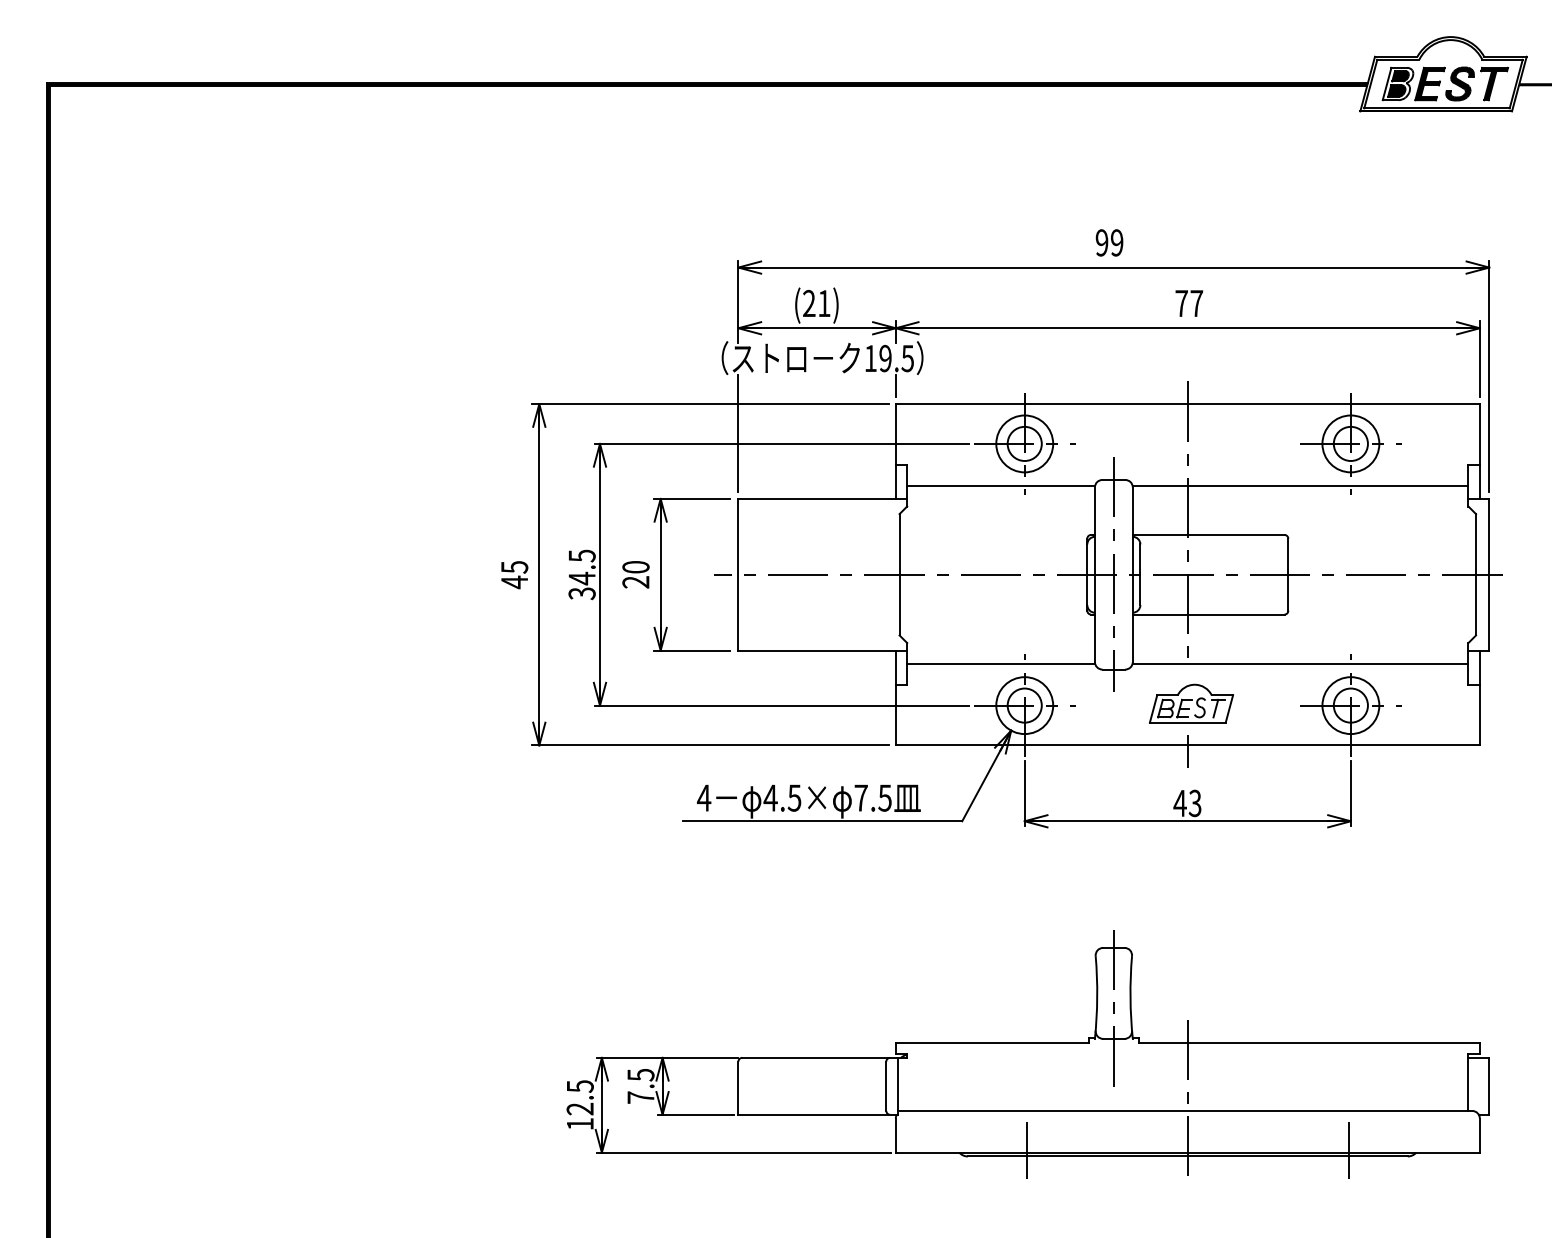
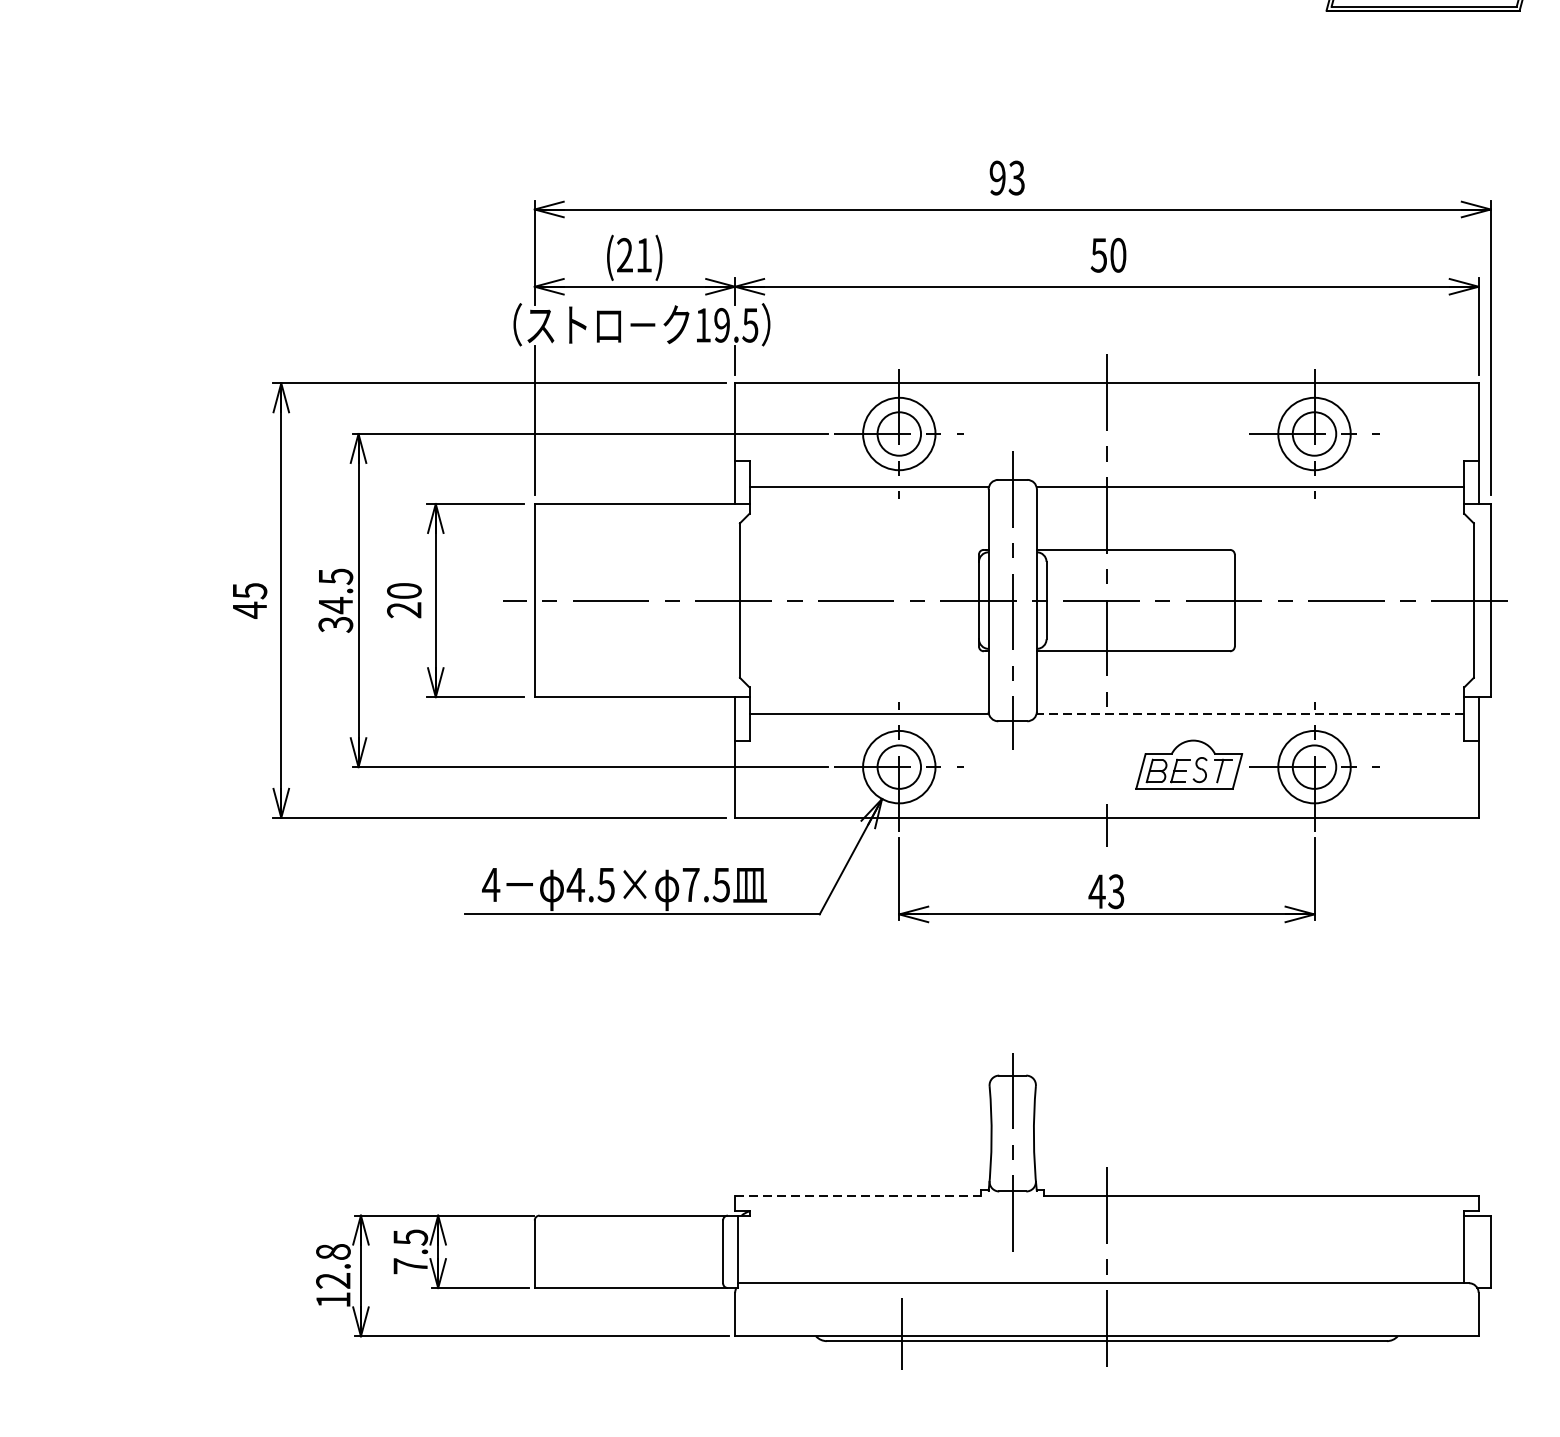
text: (1116, 242) -> (1016, 177), 99 -> 93
text: (1189, 303) -> (1109, 255), 77 -> 50
line: (1300, 663) -> (1250, 713), solid -> dashed
part: (1191, 703) -> (1189, 764), moved
line: (992, 1042) -> (858, 1196), solid -> dashed
text: (579, 1086) -> (332, 1252), 12.5 -> 12.8
line: (1349, 1150) -> (1312, 1333), removed

